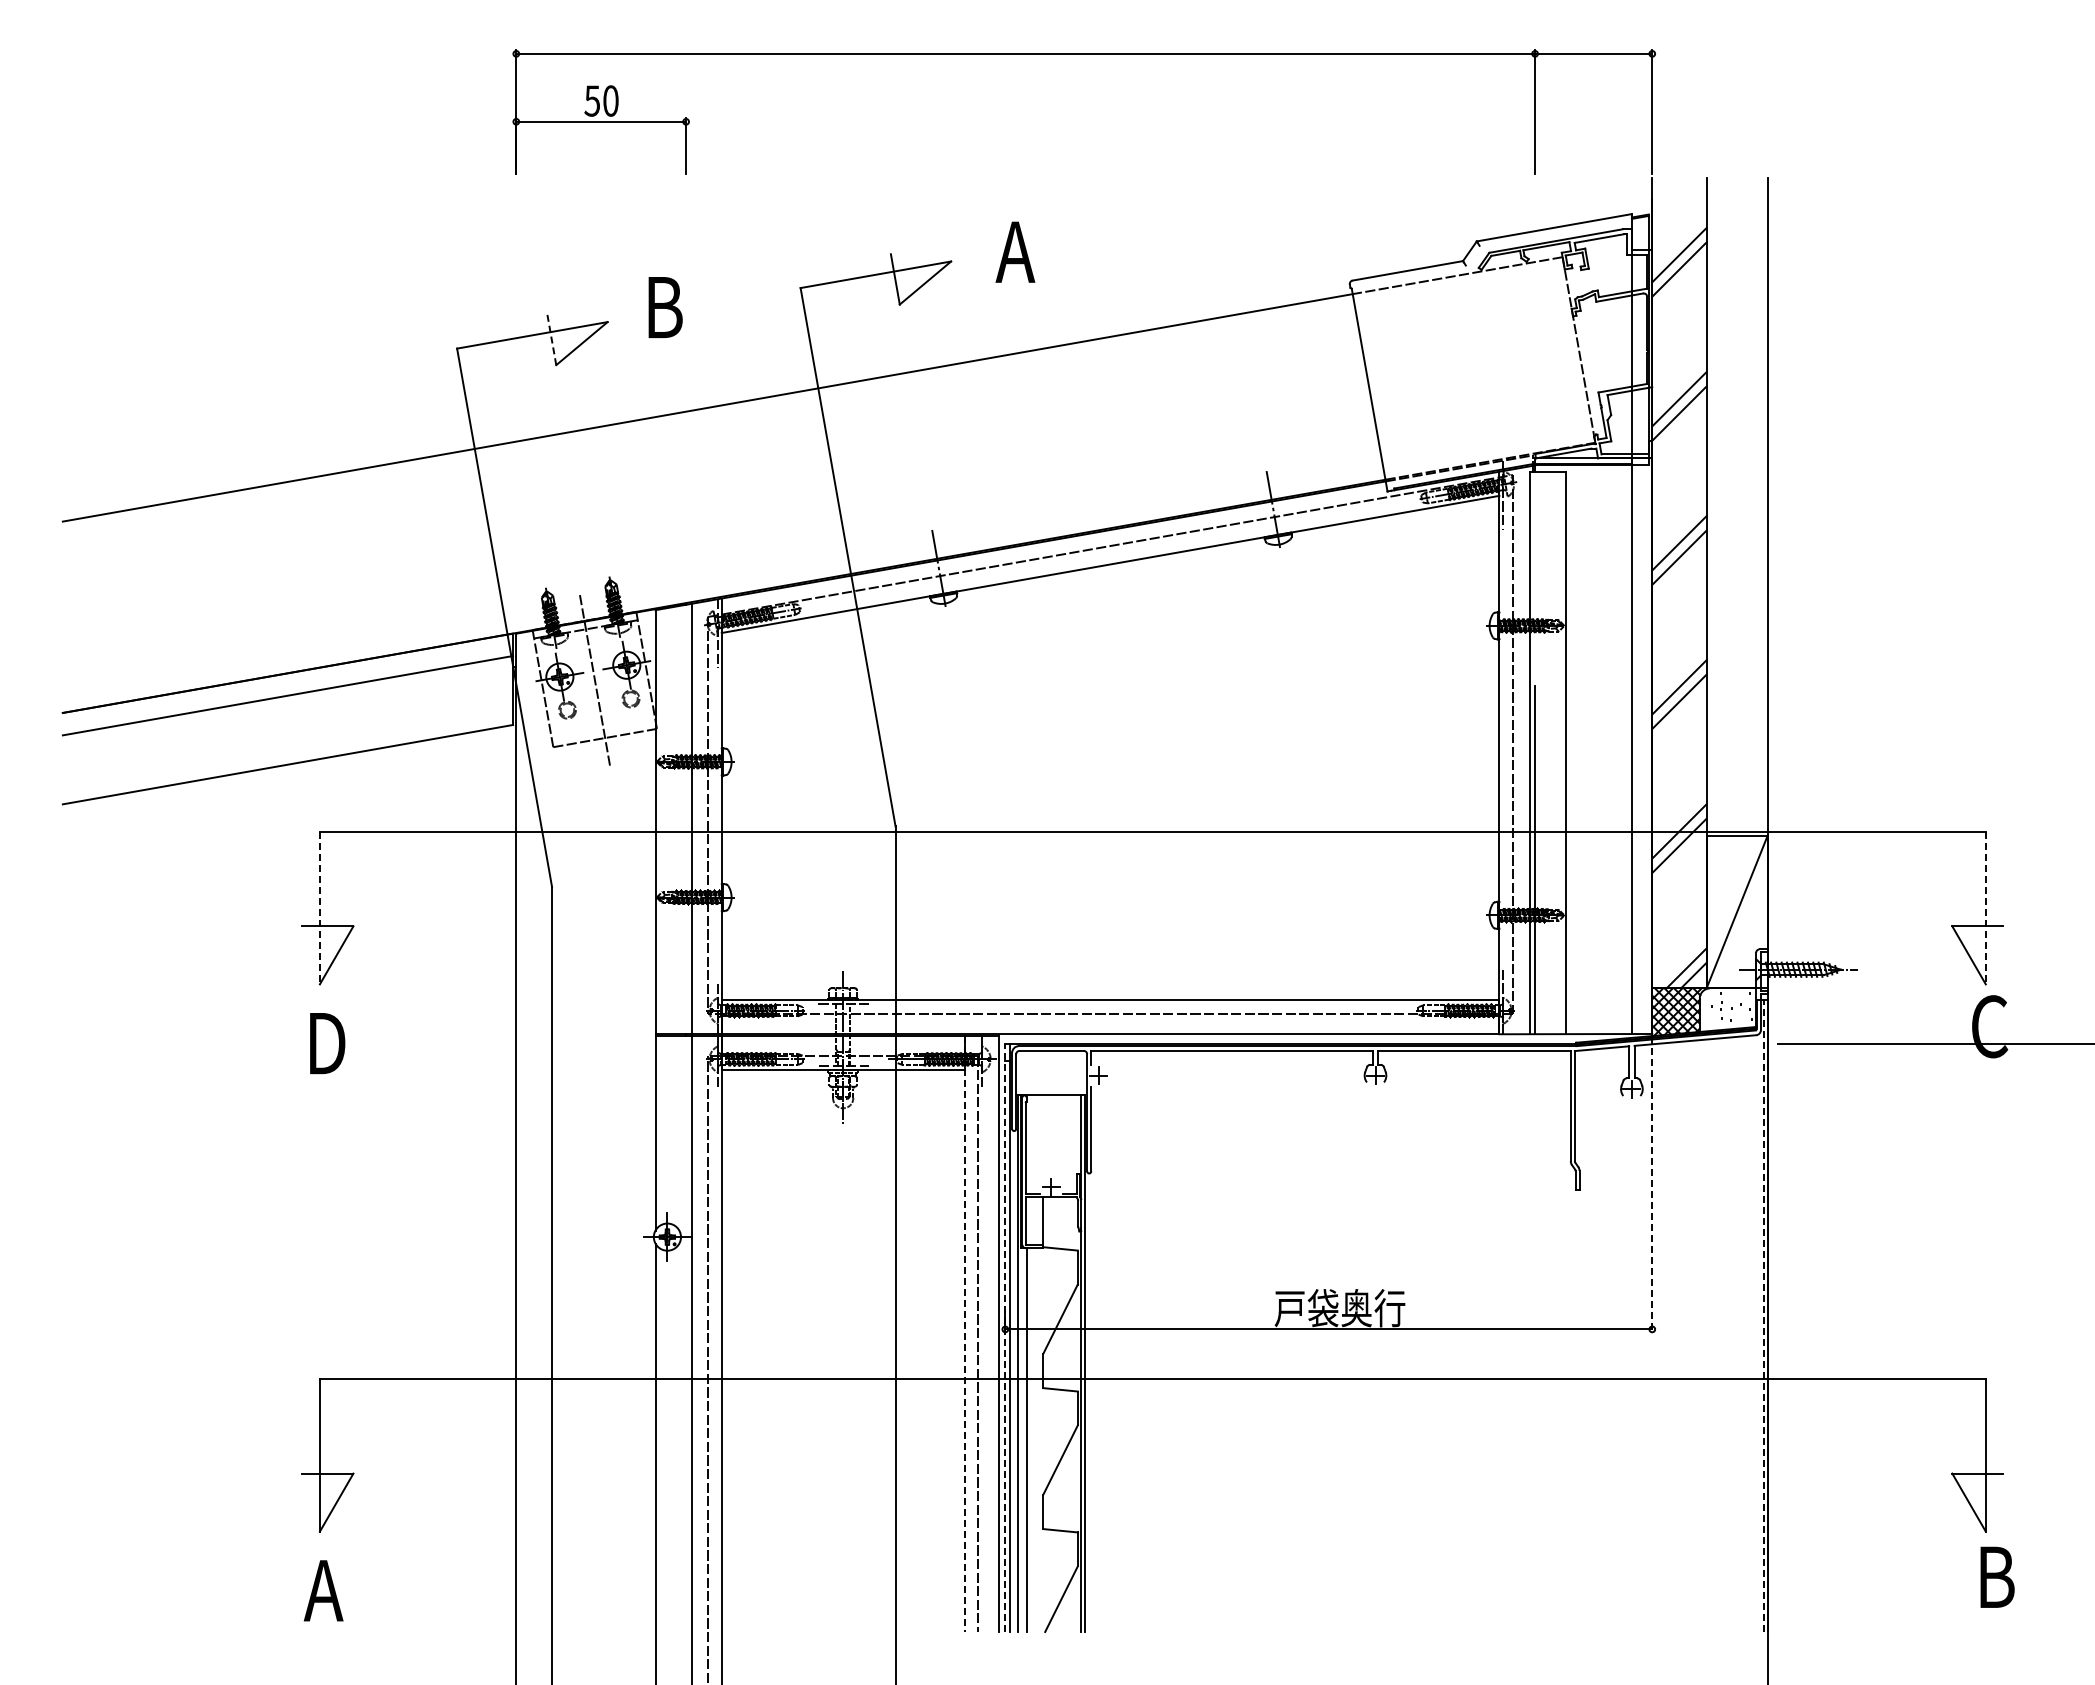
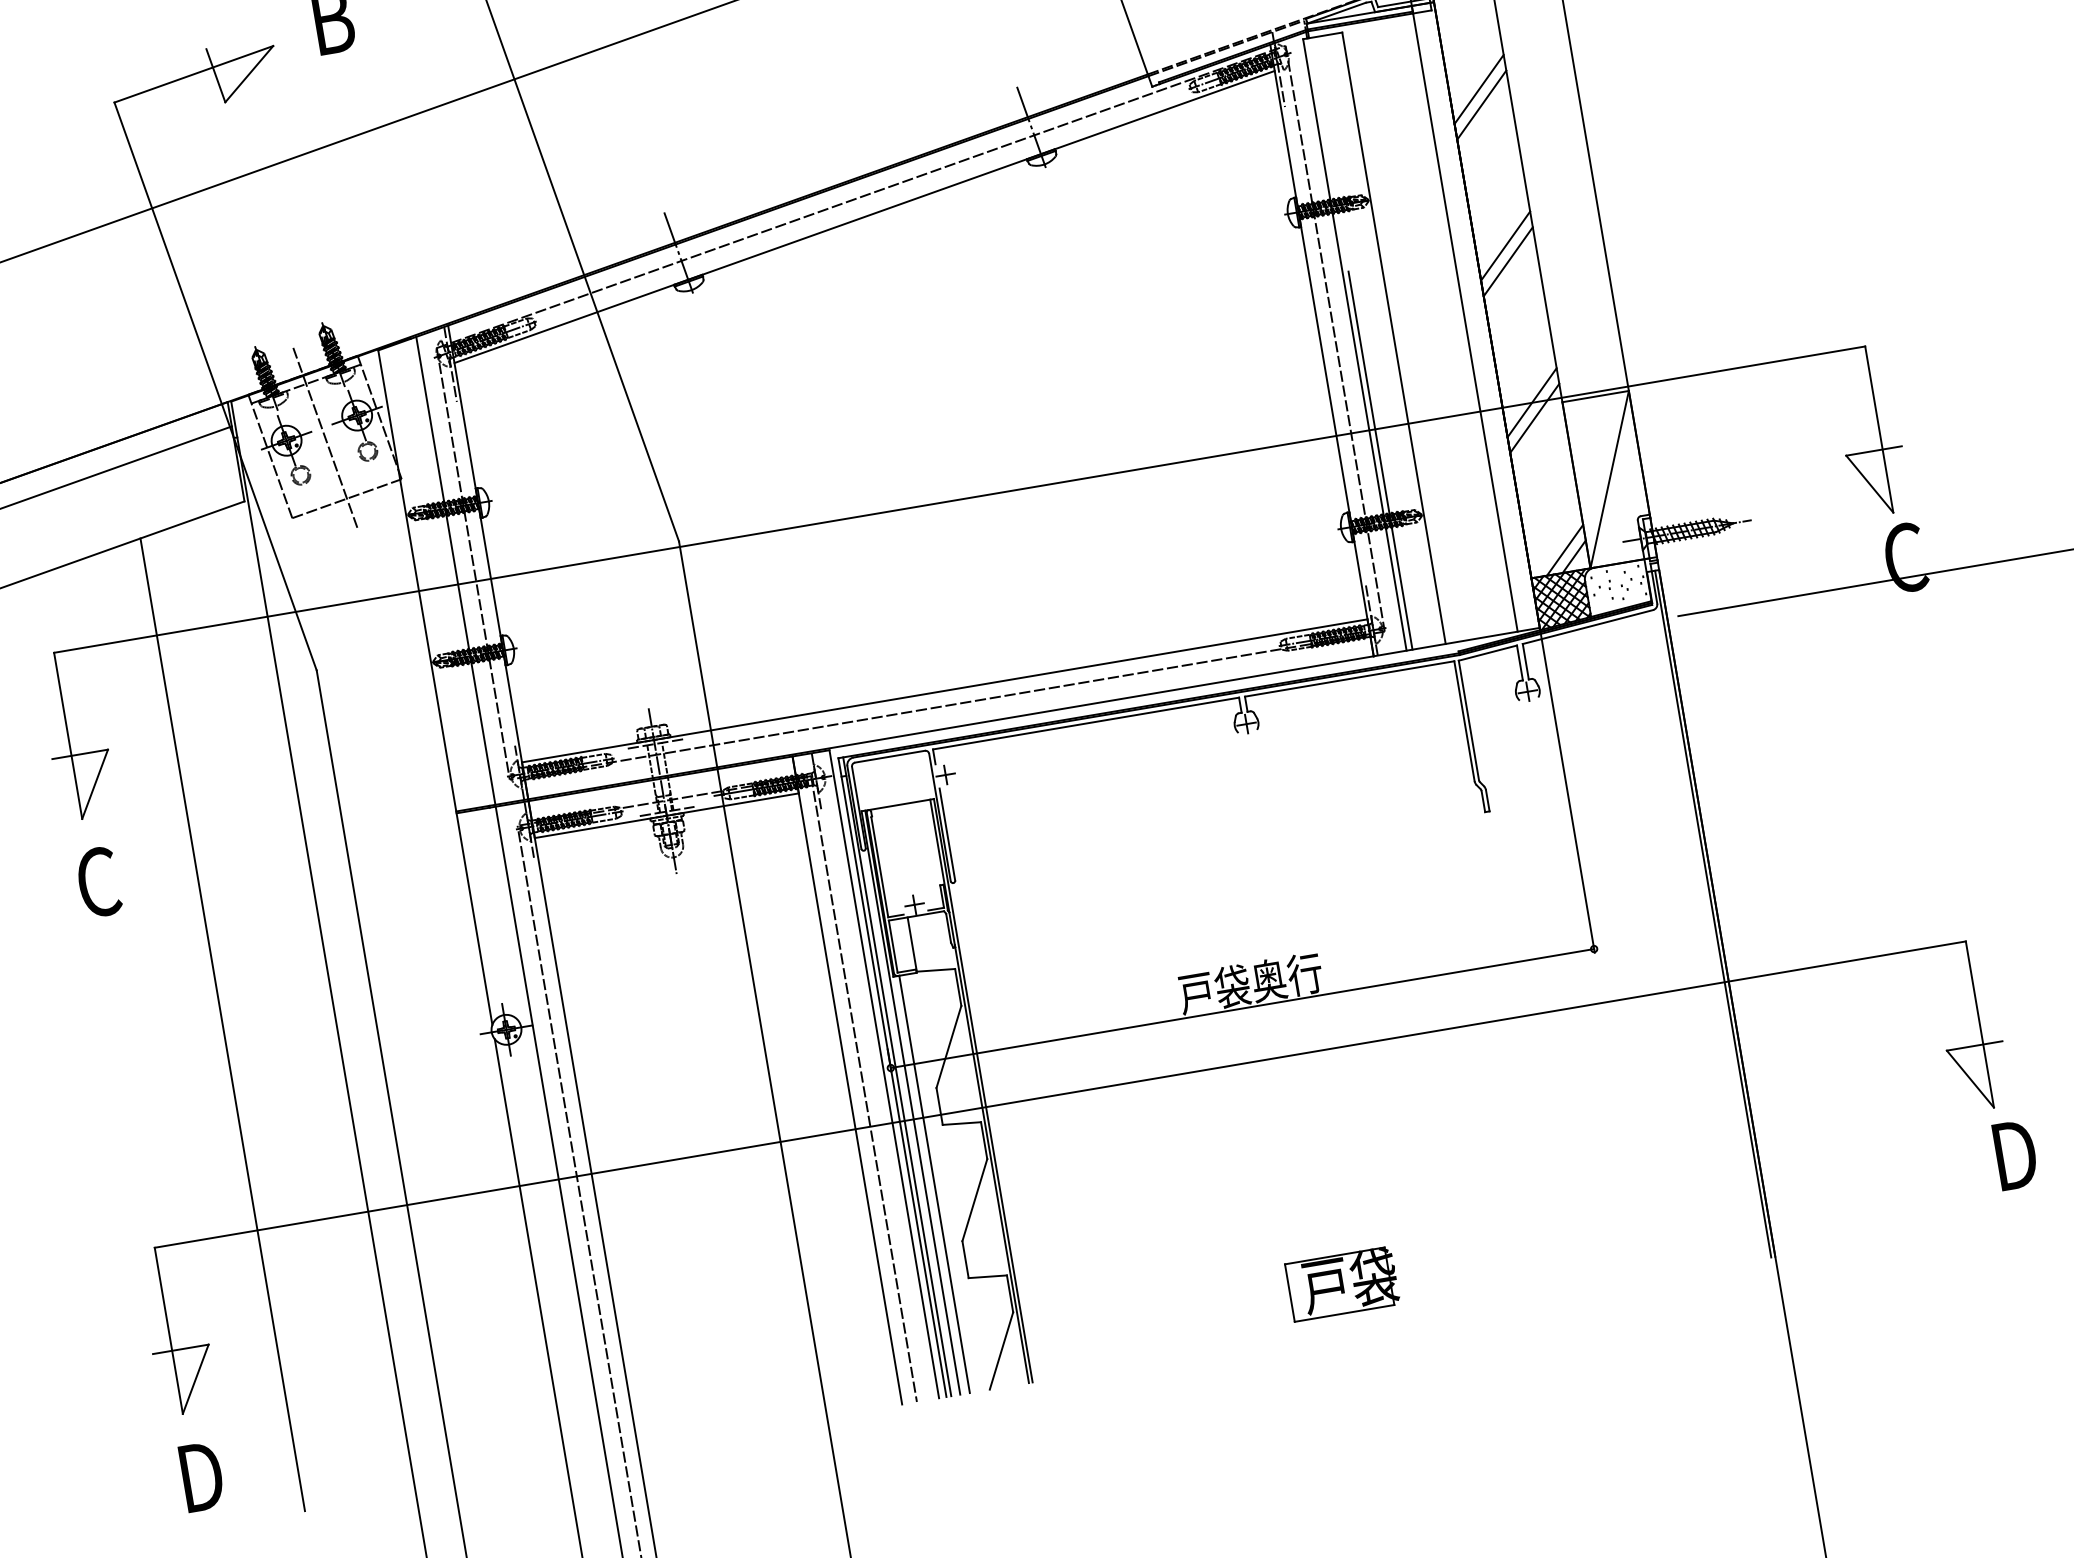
line: (551, 339) -> (215, 75), dashed -> solid
line: (319, 908) -> (67, 736), dashed -> solid
line: (1985, 908) -> (1879, 430), dashed -> solid
text: (326, 1043) -> (100, 882), D -> C
line: (1652, 1185) -> (1567, 792), dashed -> solid
line: (414, 1189) -> (222, 1024), added
line: (1763, 1316) -> (1712, 914), dashed -> solid
line: (964, 1334) -> (847, 1081), dashed -> solid
line: (1005, 1338) -> (892, 1077), dashed -> solid
text: (2000, 1576) -> (2018, 1153), B -> D
text: (324, 1590) -> (198, 1477), A -> D
part: (1376, 1590) -> (1342, 1283), added

